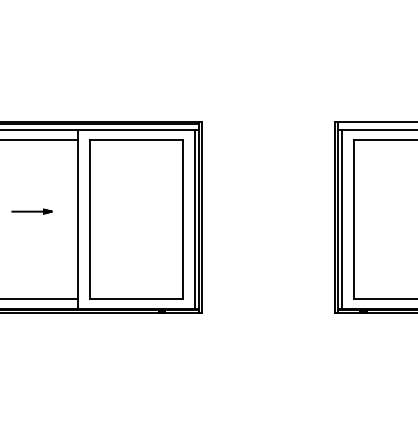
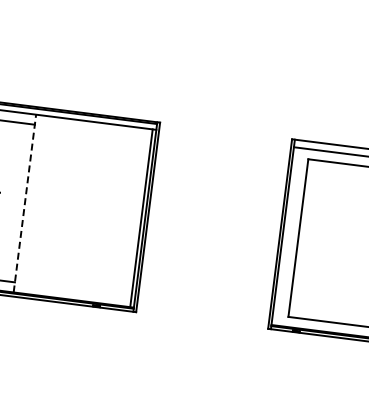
line: (341, 218) -> (286, 235), removed
line: (77, 219) -> (24, 203), solid -> dashed
part: (136, 219) -> (82, 211), removed

